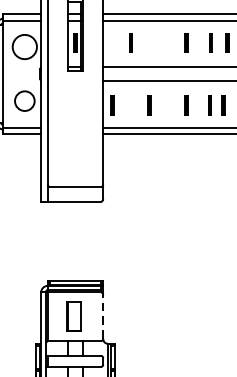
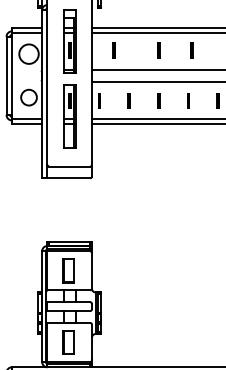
line: (209, 42) -> (177, 50), removed
line: (209, 104) -> (177, 100), removed
part: (75, 124) -> (69, 116), added
line: (103, 316) -> (92, 270), dashed -> solid

